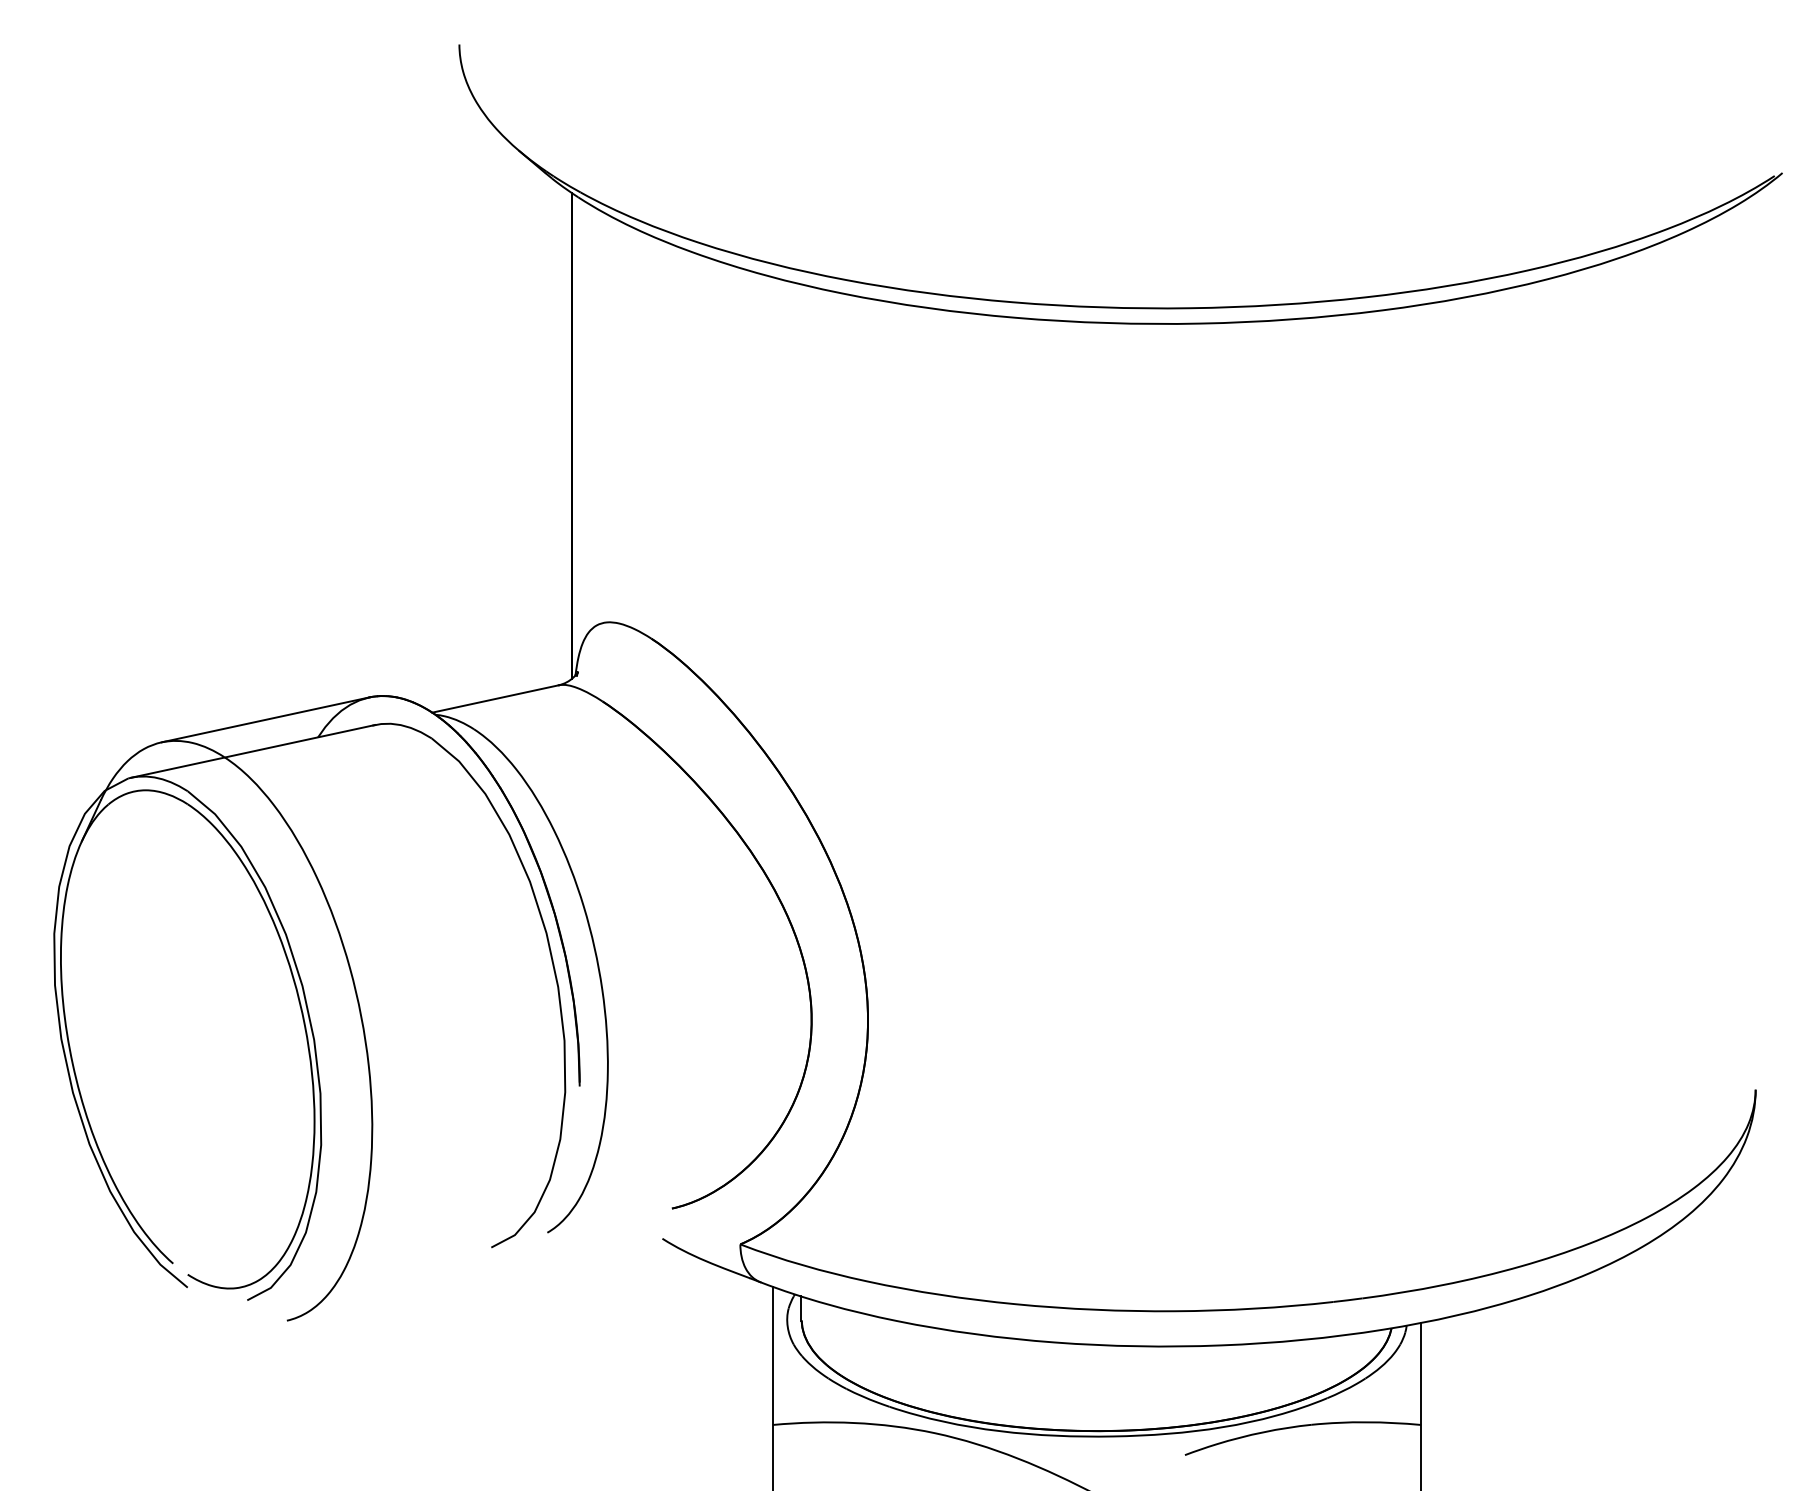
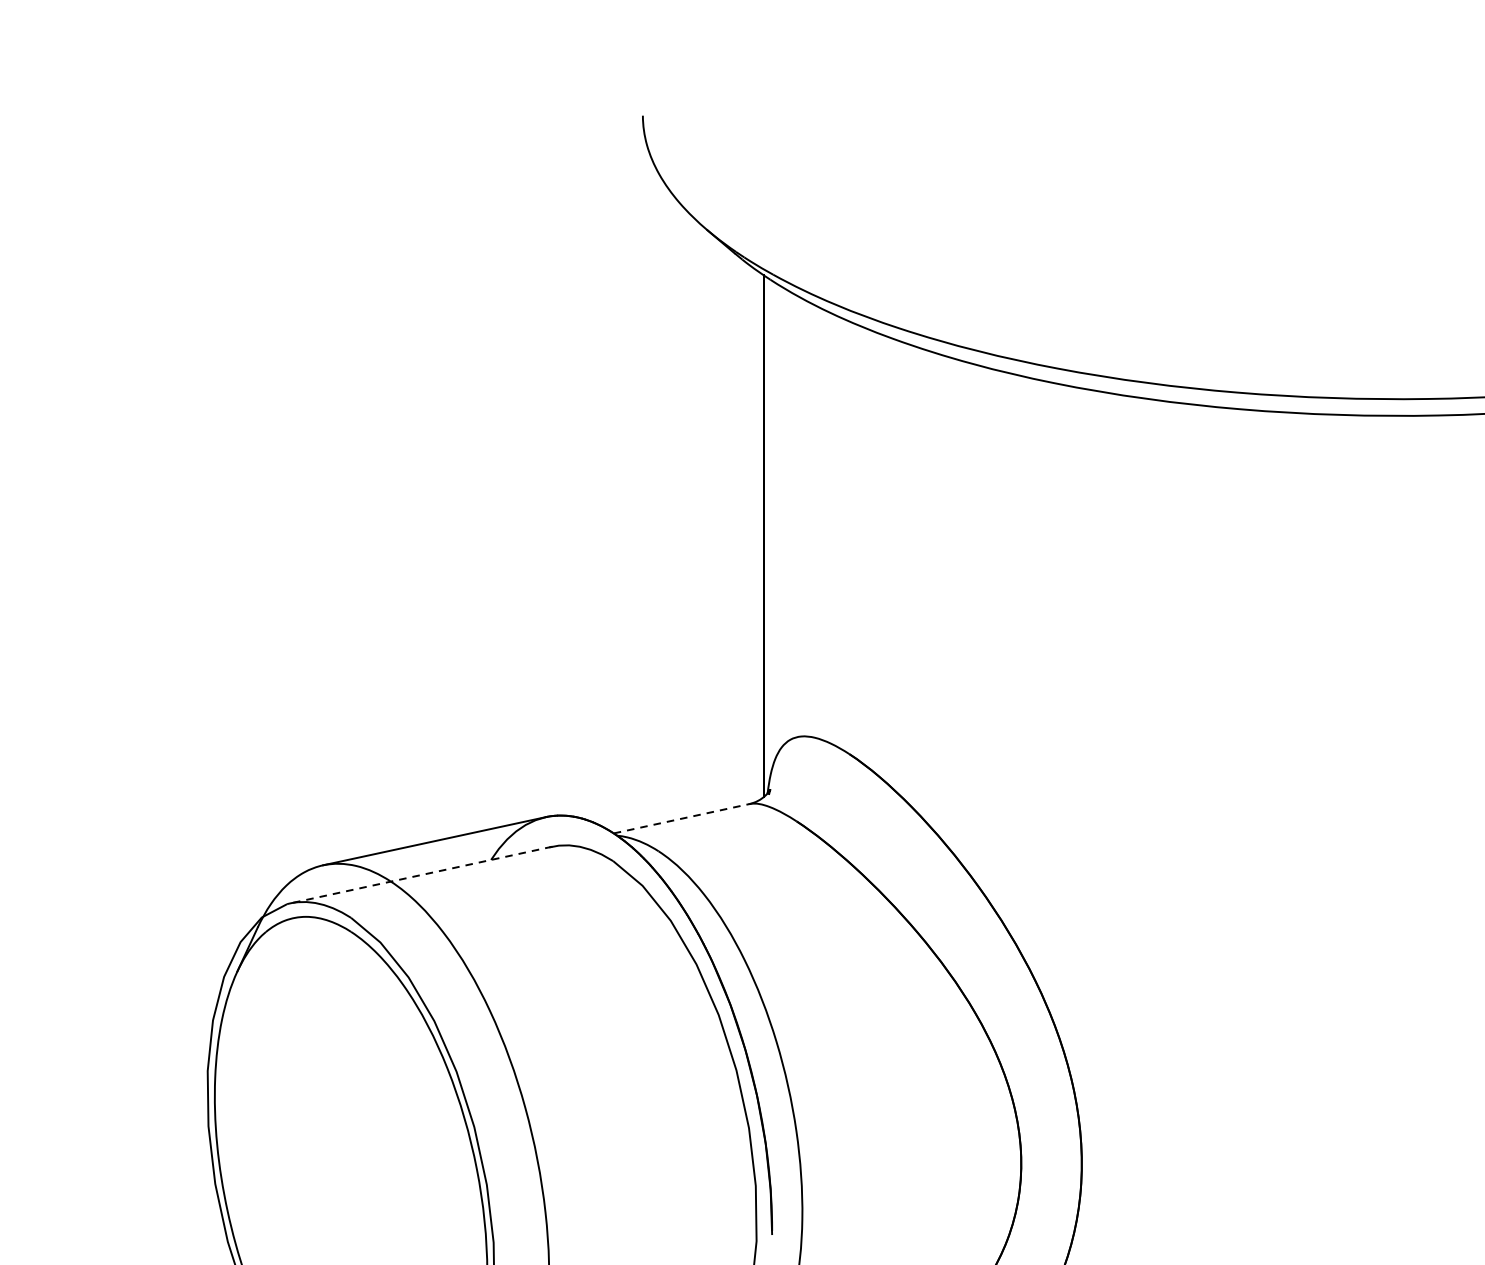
line: (495, 698) -> (681, 818), solid -> dashed
line: (253, 751) -> (421, 875), solid -> dashed

